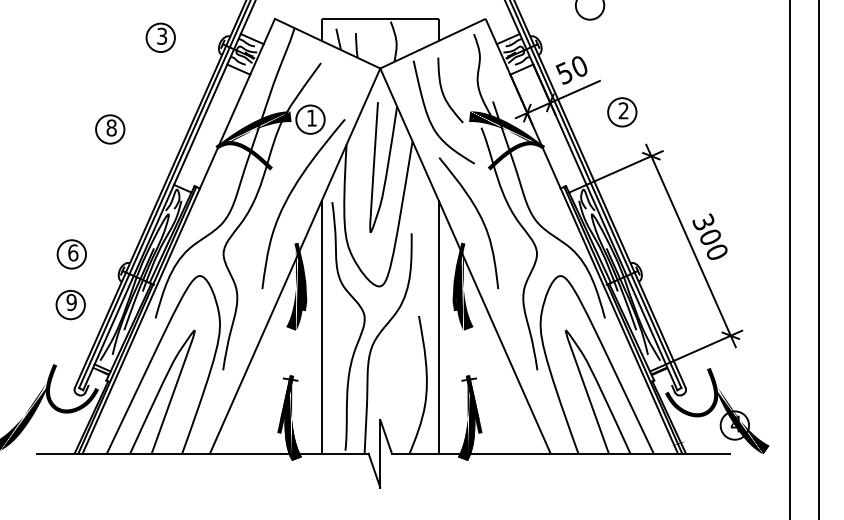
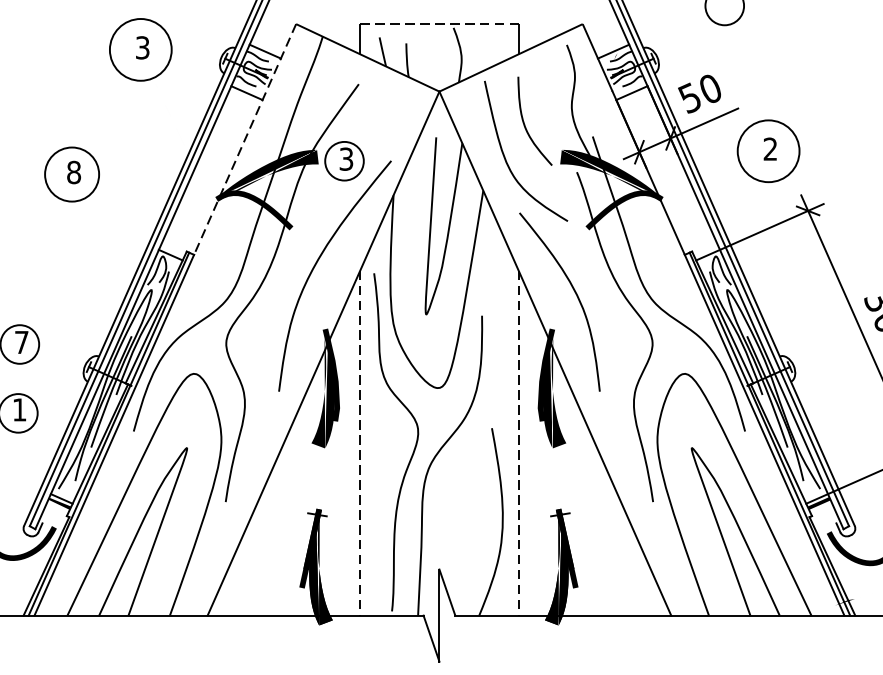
line: (380, 18) -> (439, 23), solid -> dashed
circle: (160, 37) -> (140, 49), size x1.6
line: (237, 103) -> (245, 139), solid -> dashed
circle: (622, 112) -> (768, 151), size x1.6
text: (311, 117) -> (345, 158), 1 -> 3
circle: (110, 129) -> (72, 174), size x1.4
text: (73, 252) -> (22, 341), 6 -> 7
text: (71, 302) -> (19, 409), 9 -> 1
line: (322, 326) -> (360, 442), solid -> dashed
line: (438, 326) -> (518, 442), solid -> dashed

